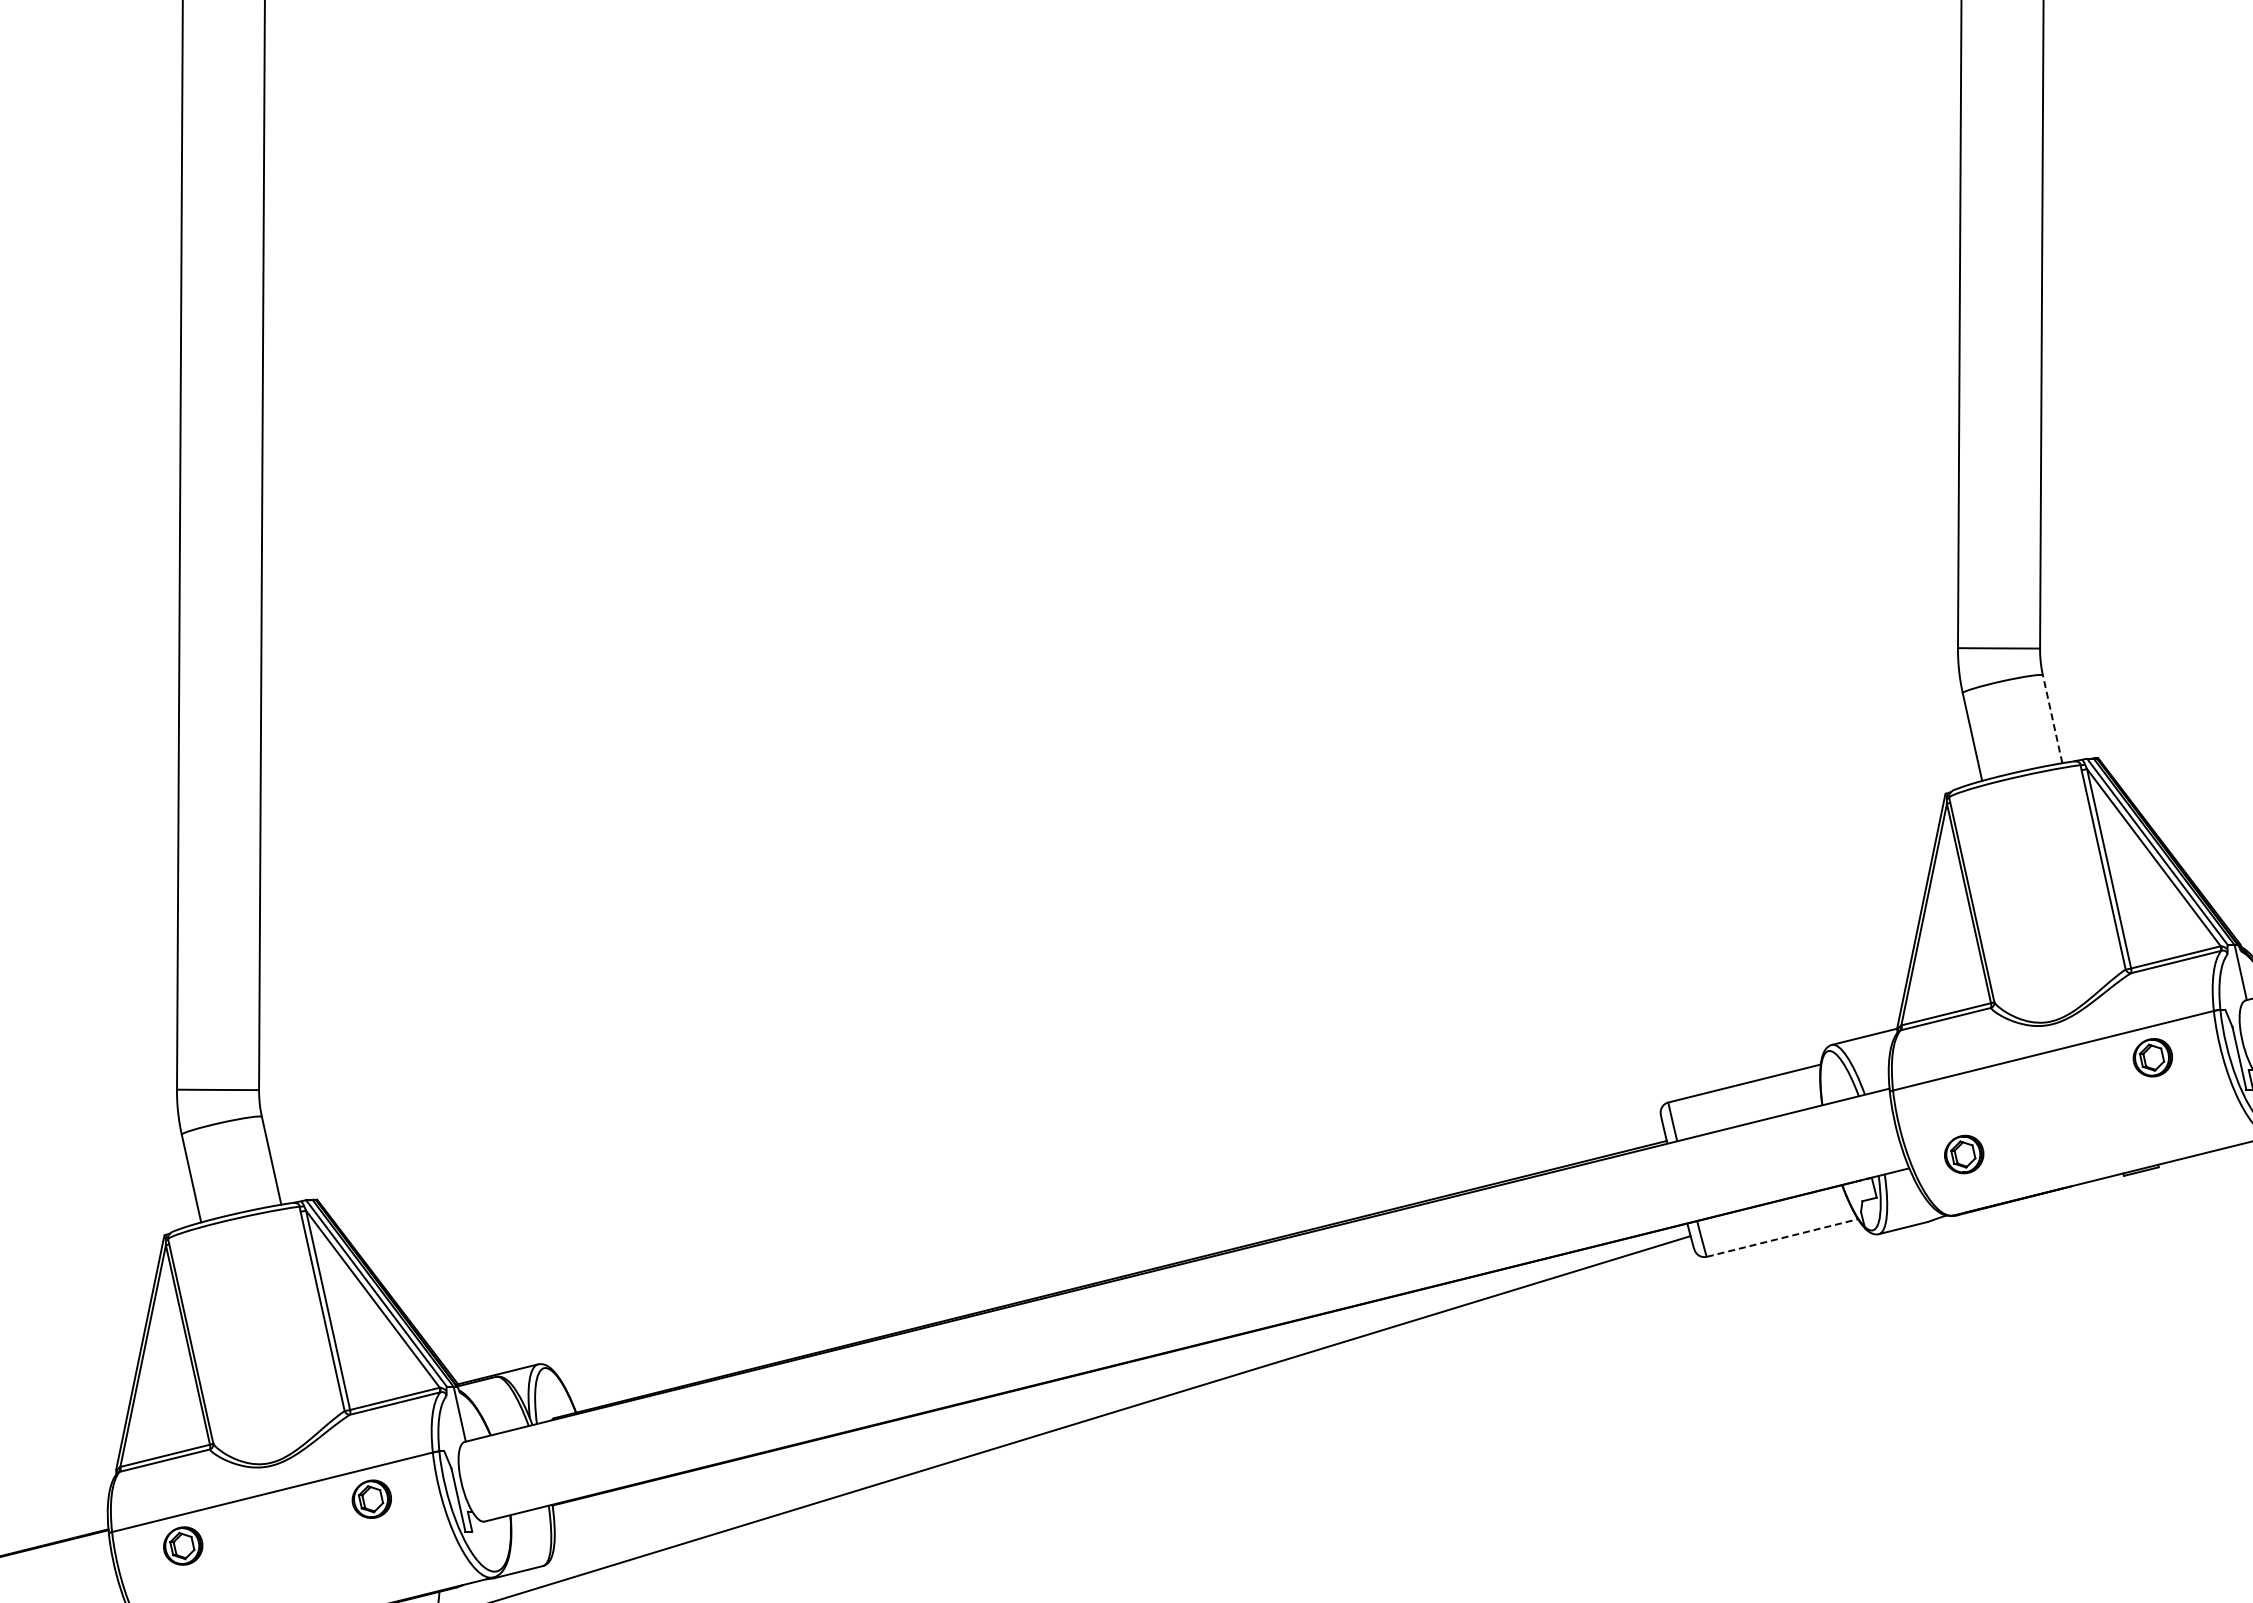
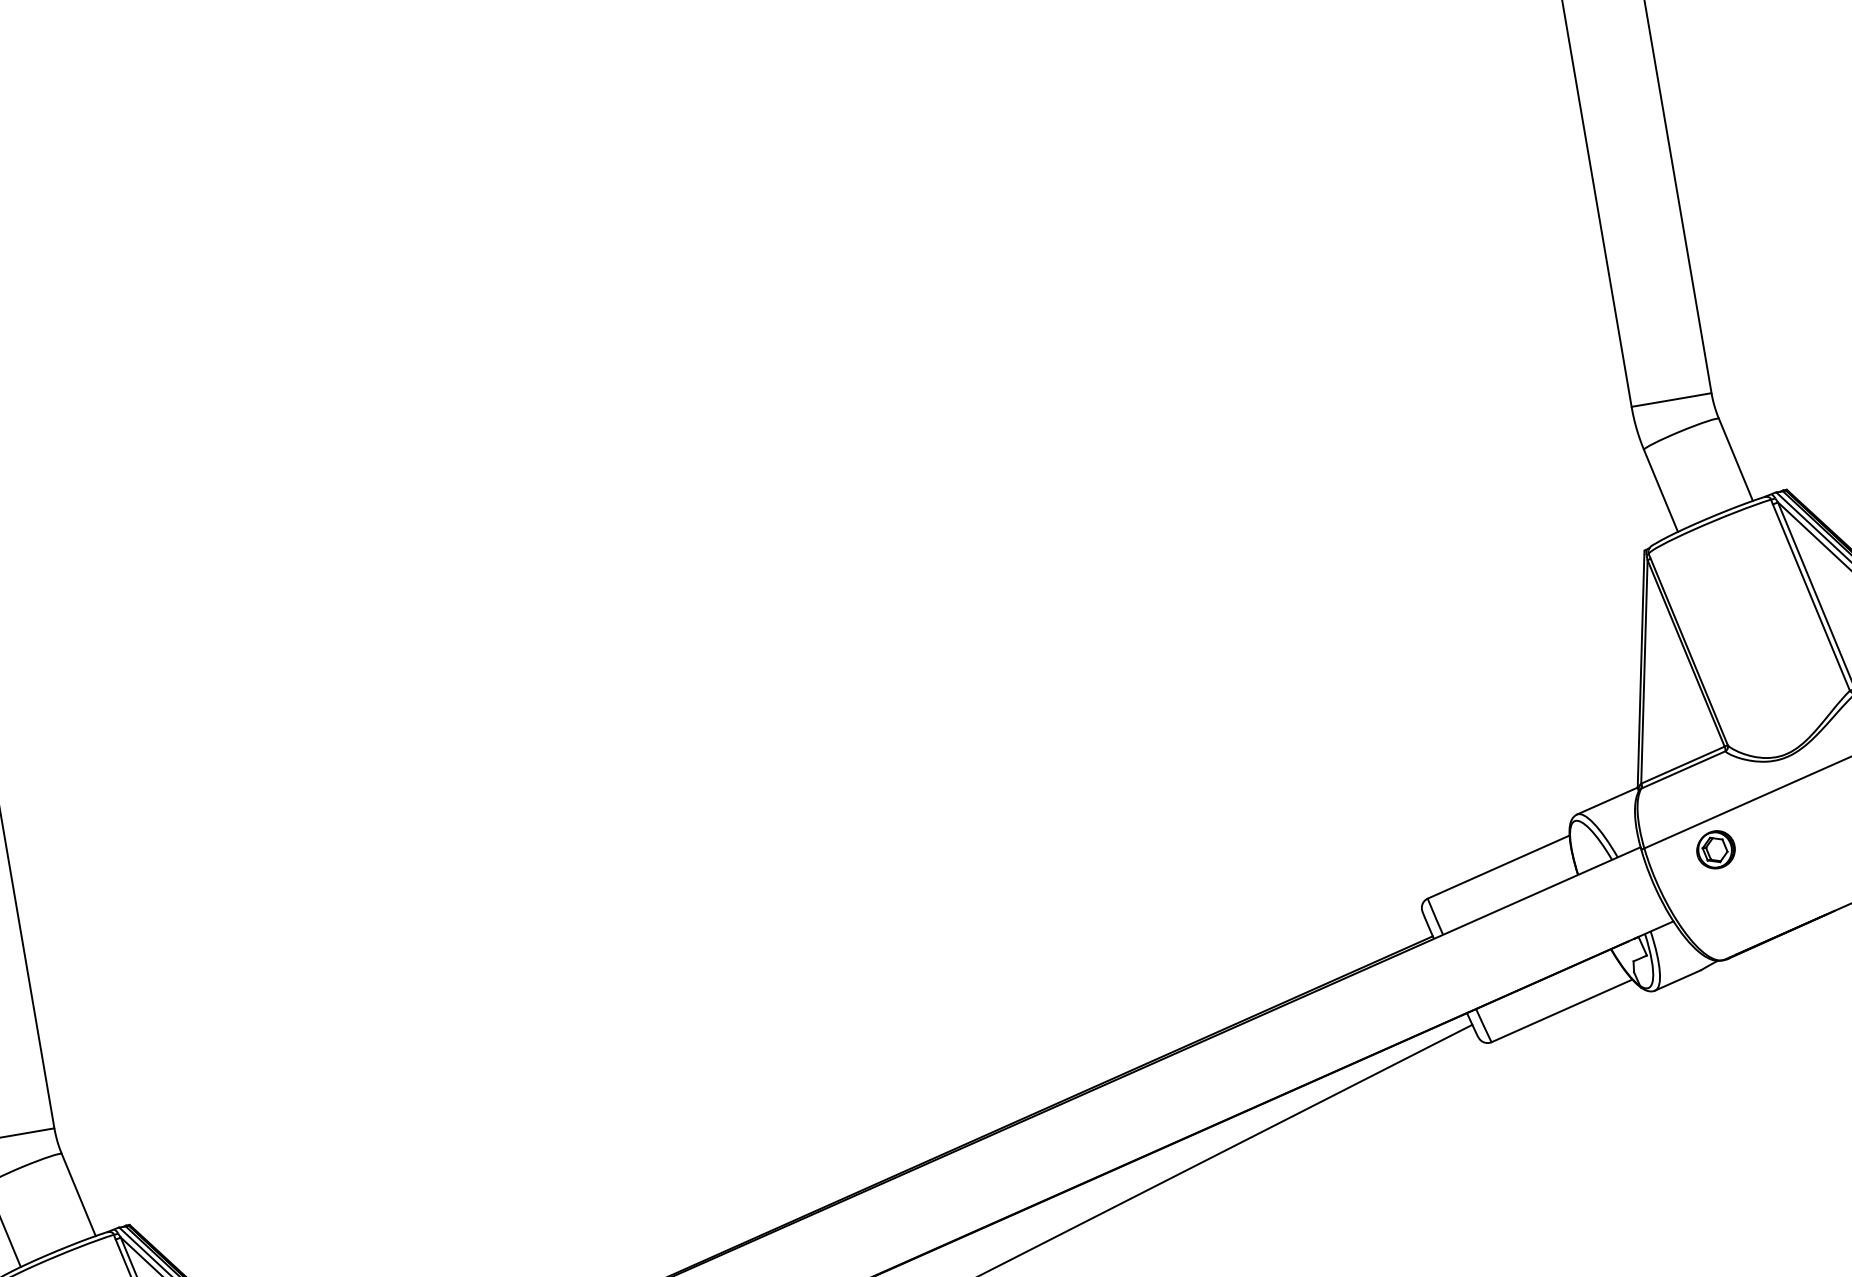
line: (2052, 719) -> (1735, 460), dashed -> solid
part: (1964, 1154) -> (1716, 849), moved
line: (1782, 1238) -> (1562, 1011), dashed -> solid

